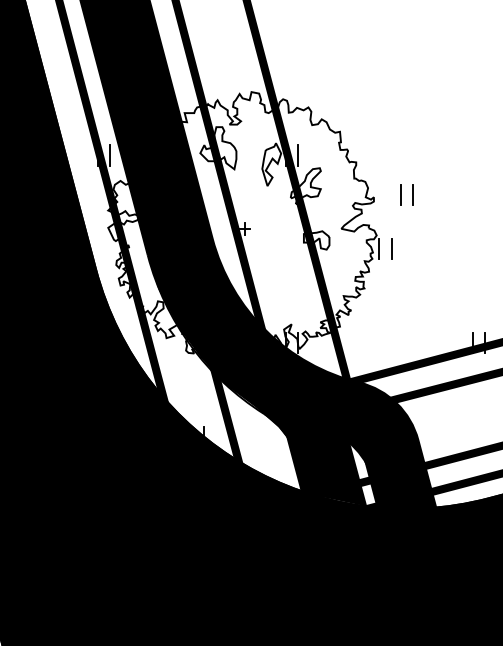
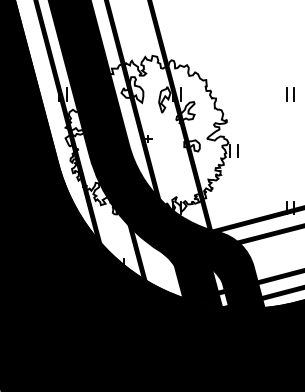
part: (406, 195) -> (290, 94), moved

